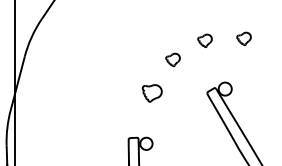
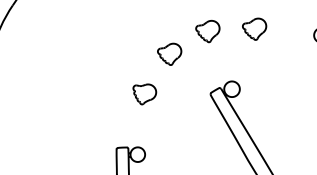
part: (243, 38) -> (253, 28), size x1.43
part: (204, 40) -> (207, 31), size x1.43
part: (172, 59) -> (168, 53), size x1.43

